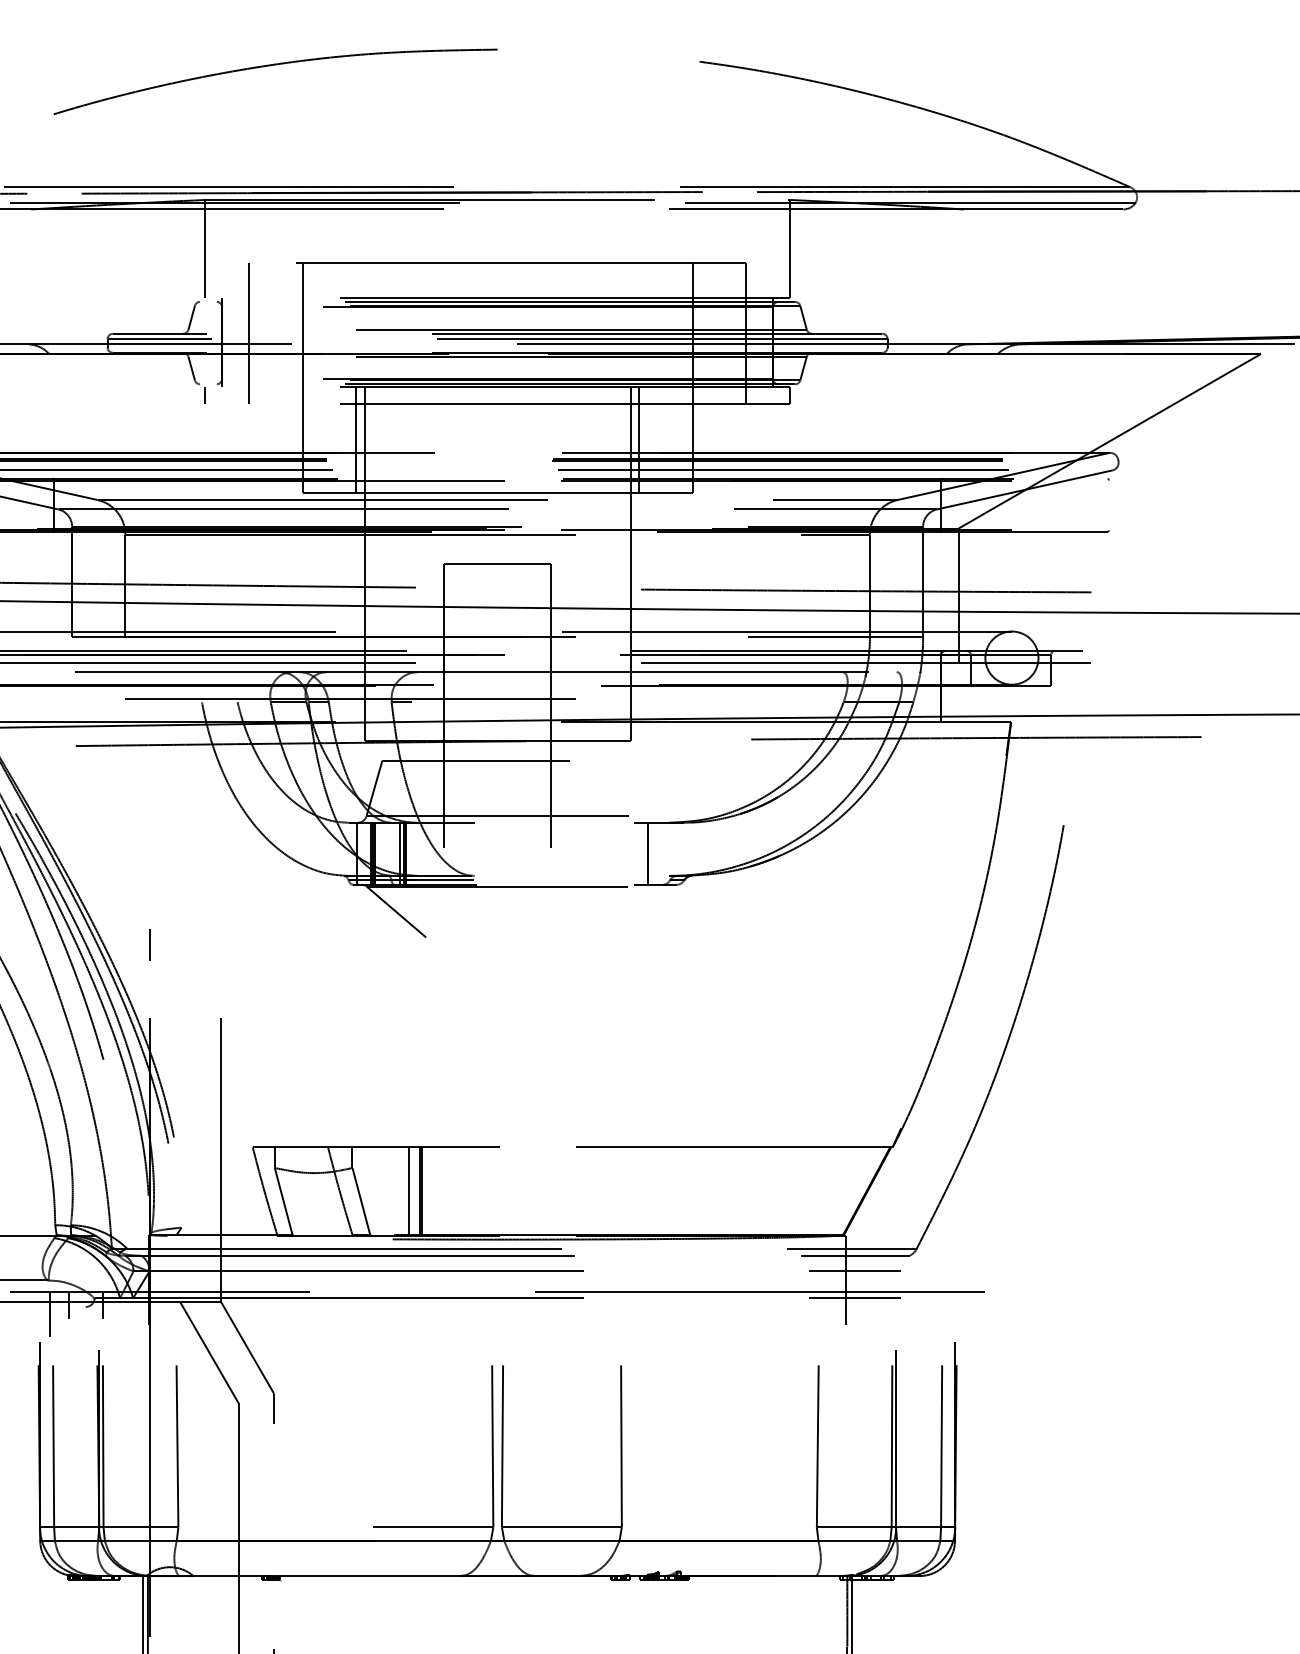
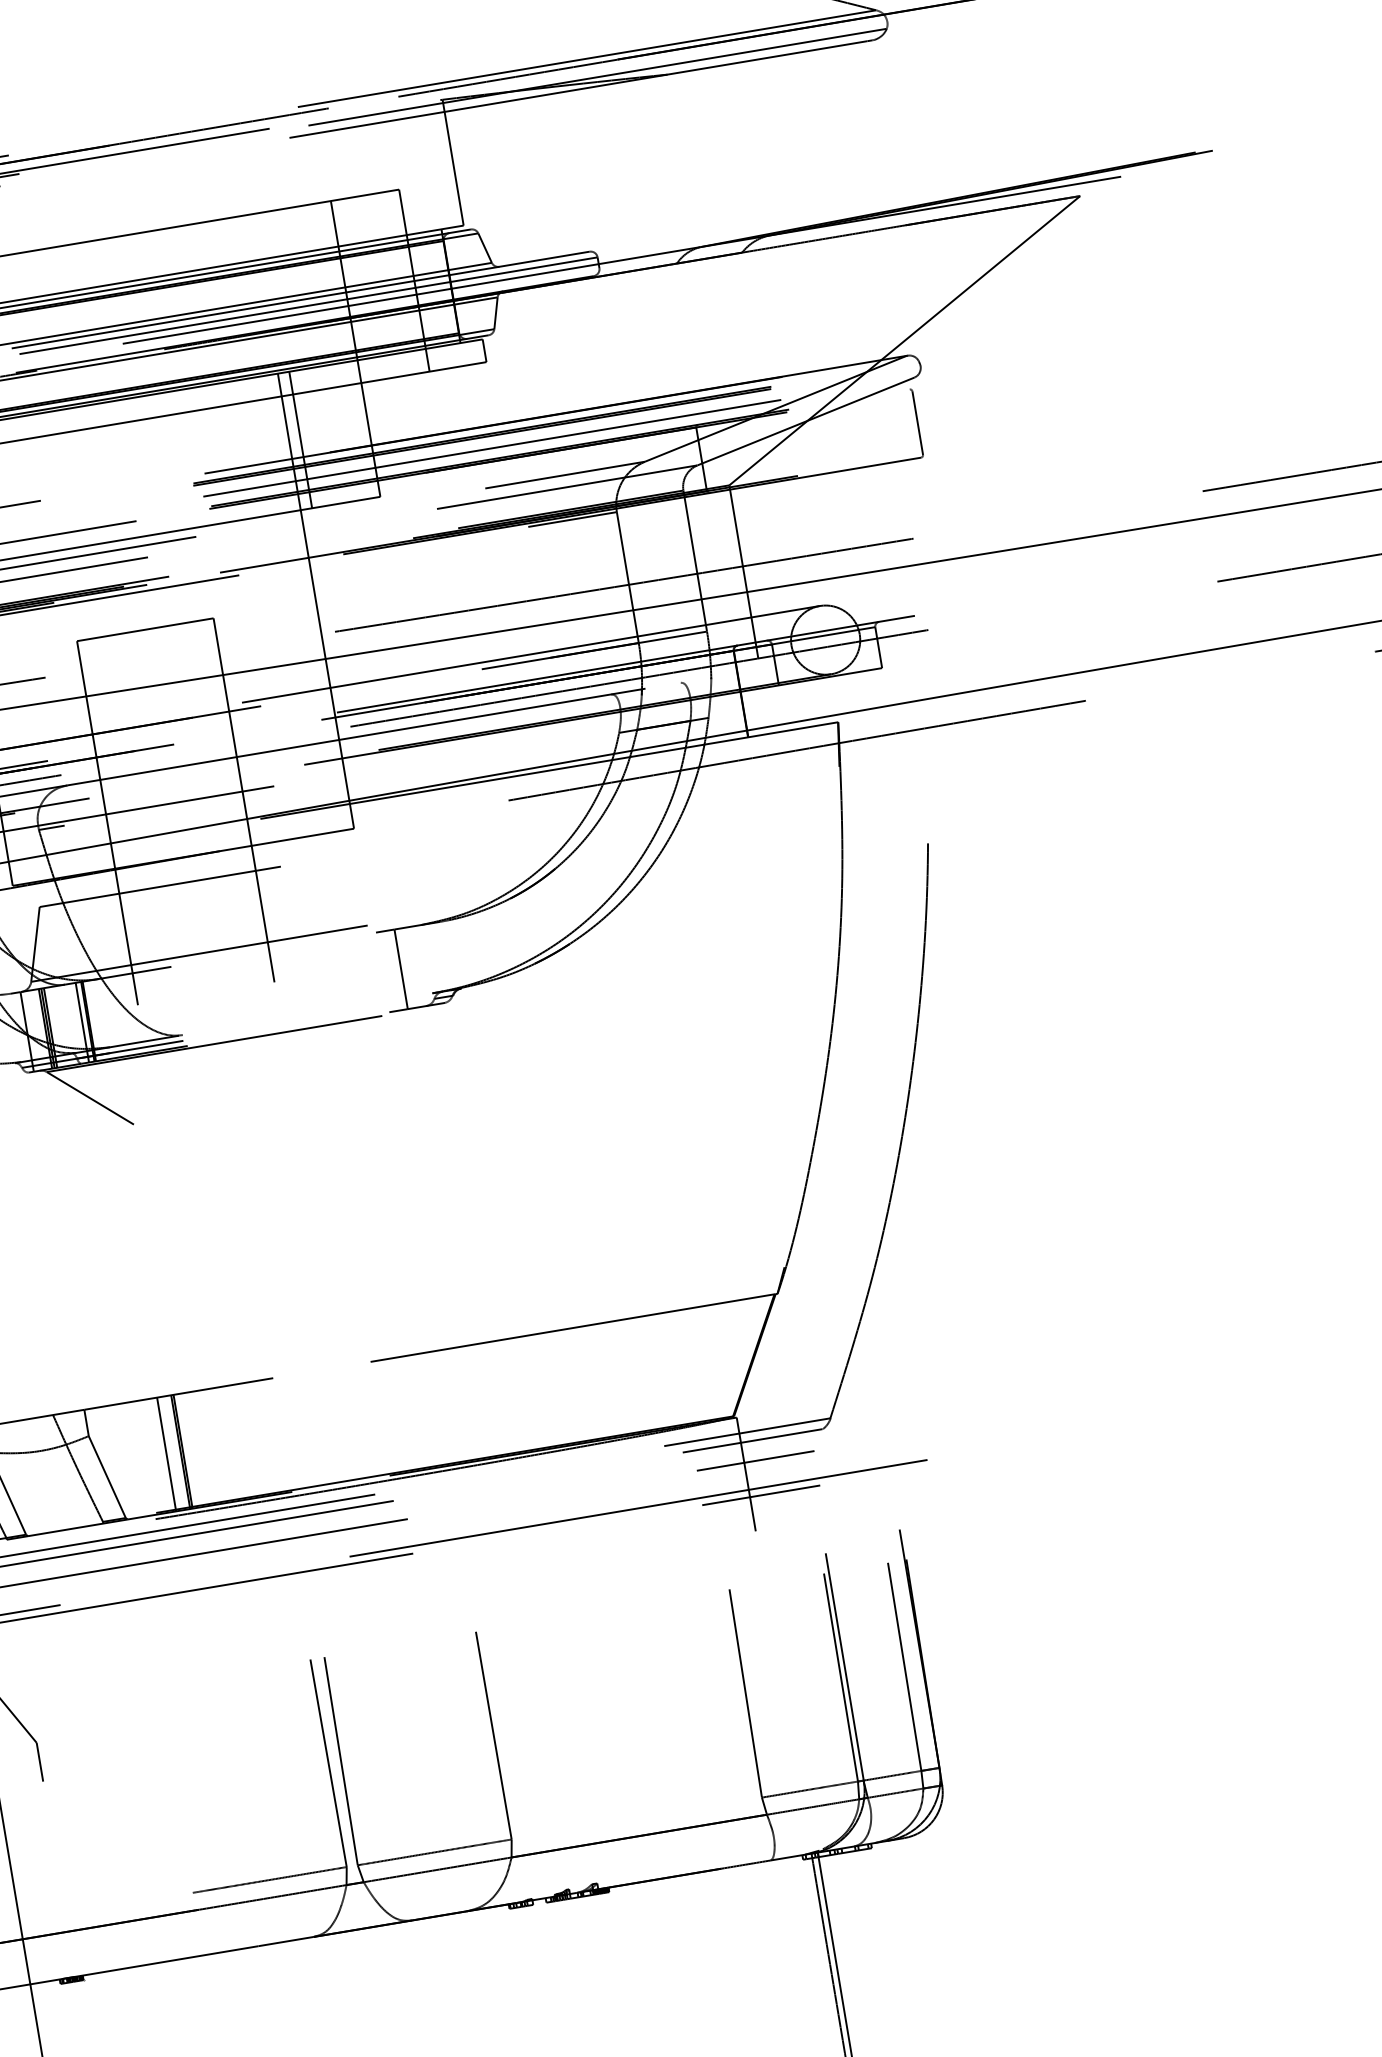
line: (1109, 505) -> (918, 423), added

